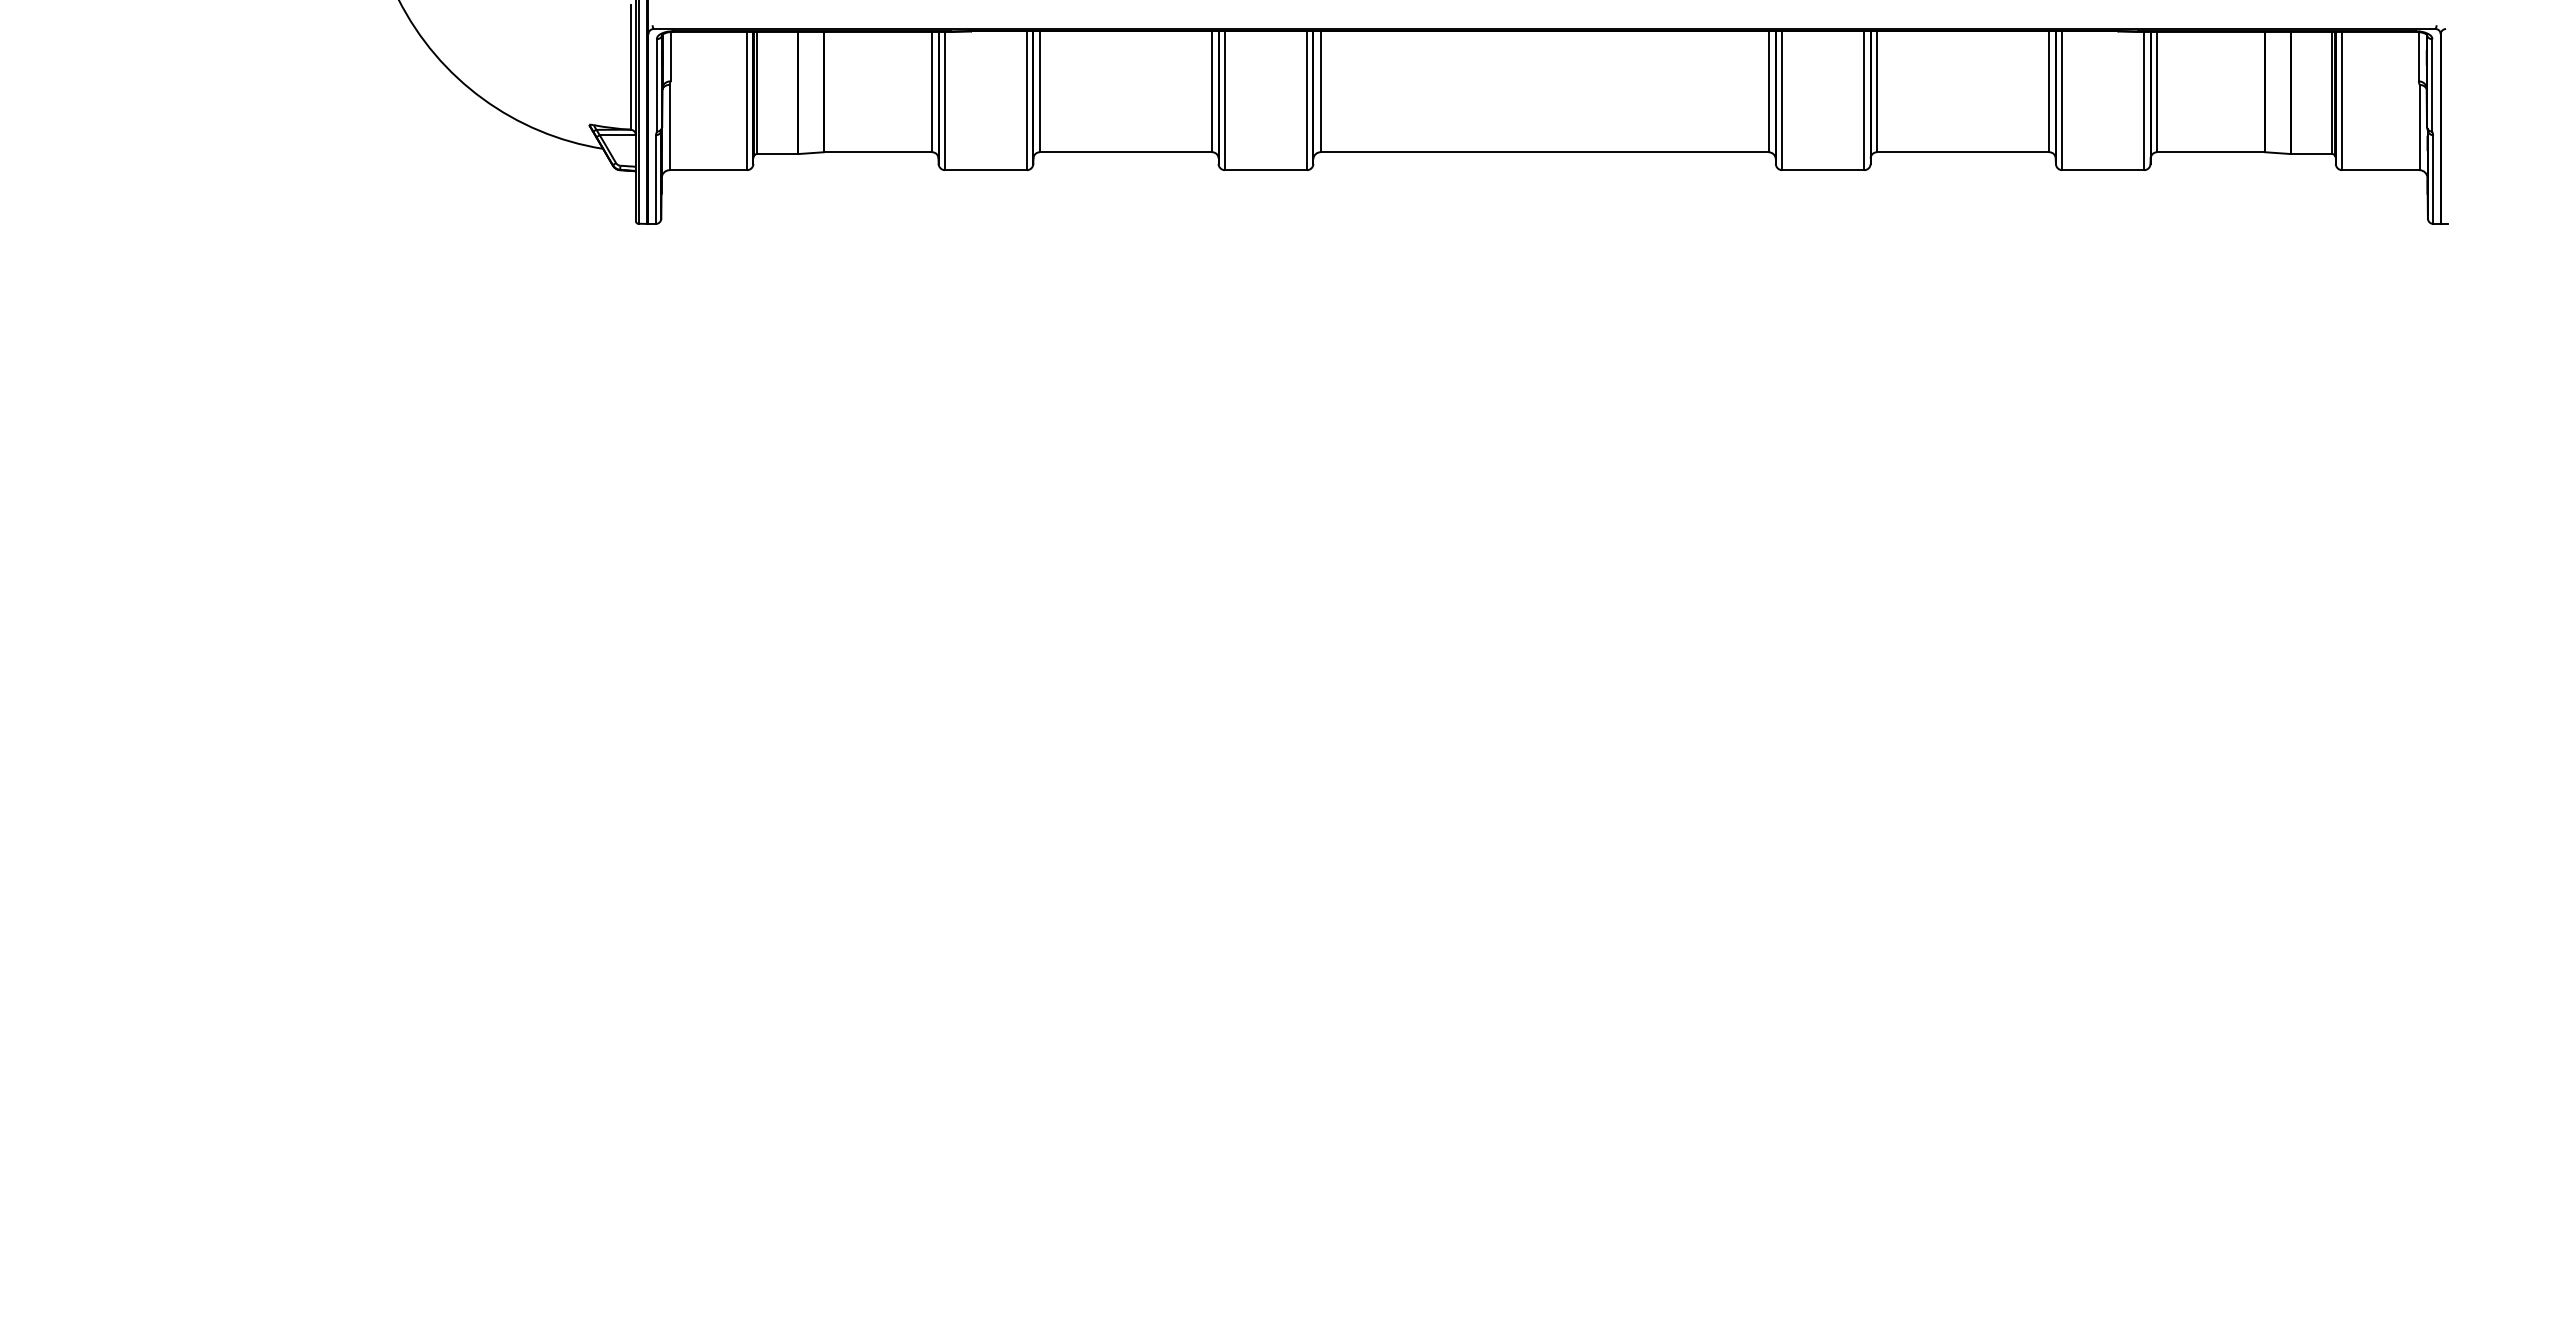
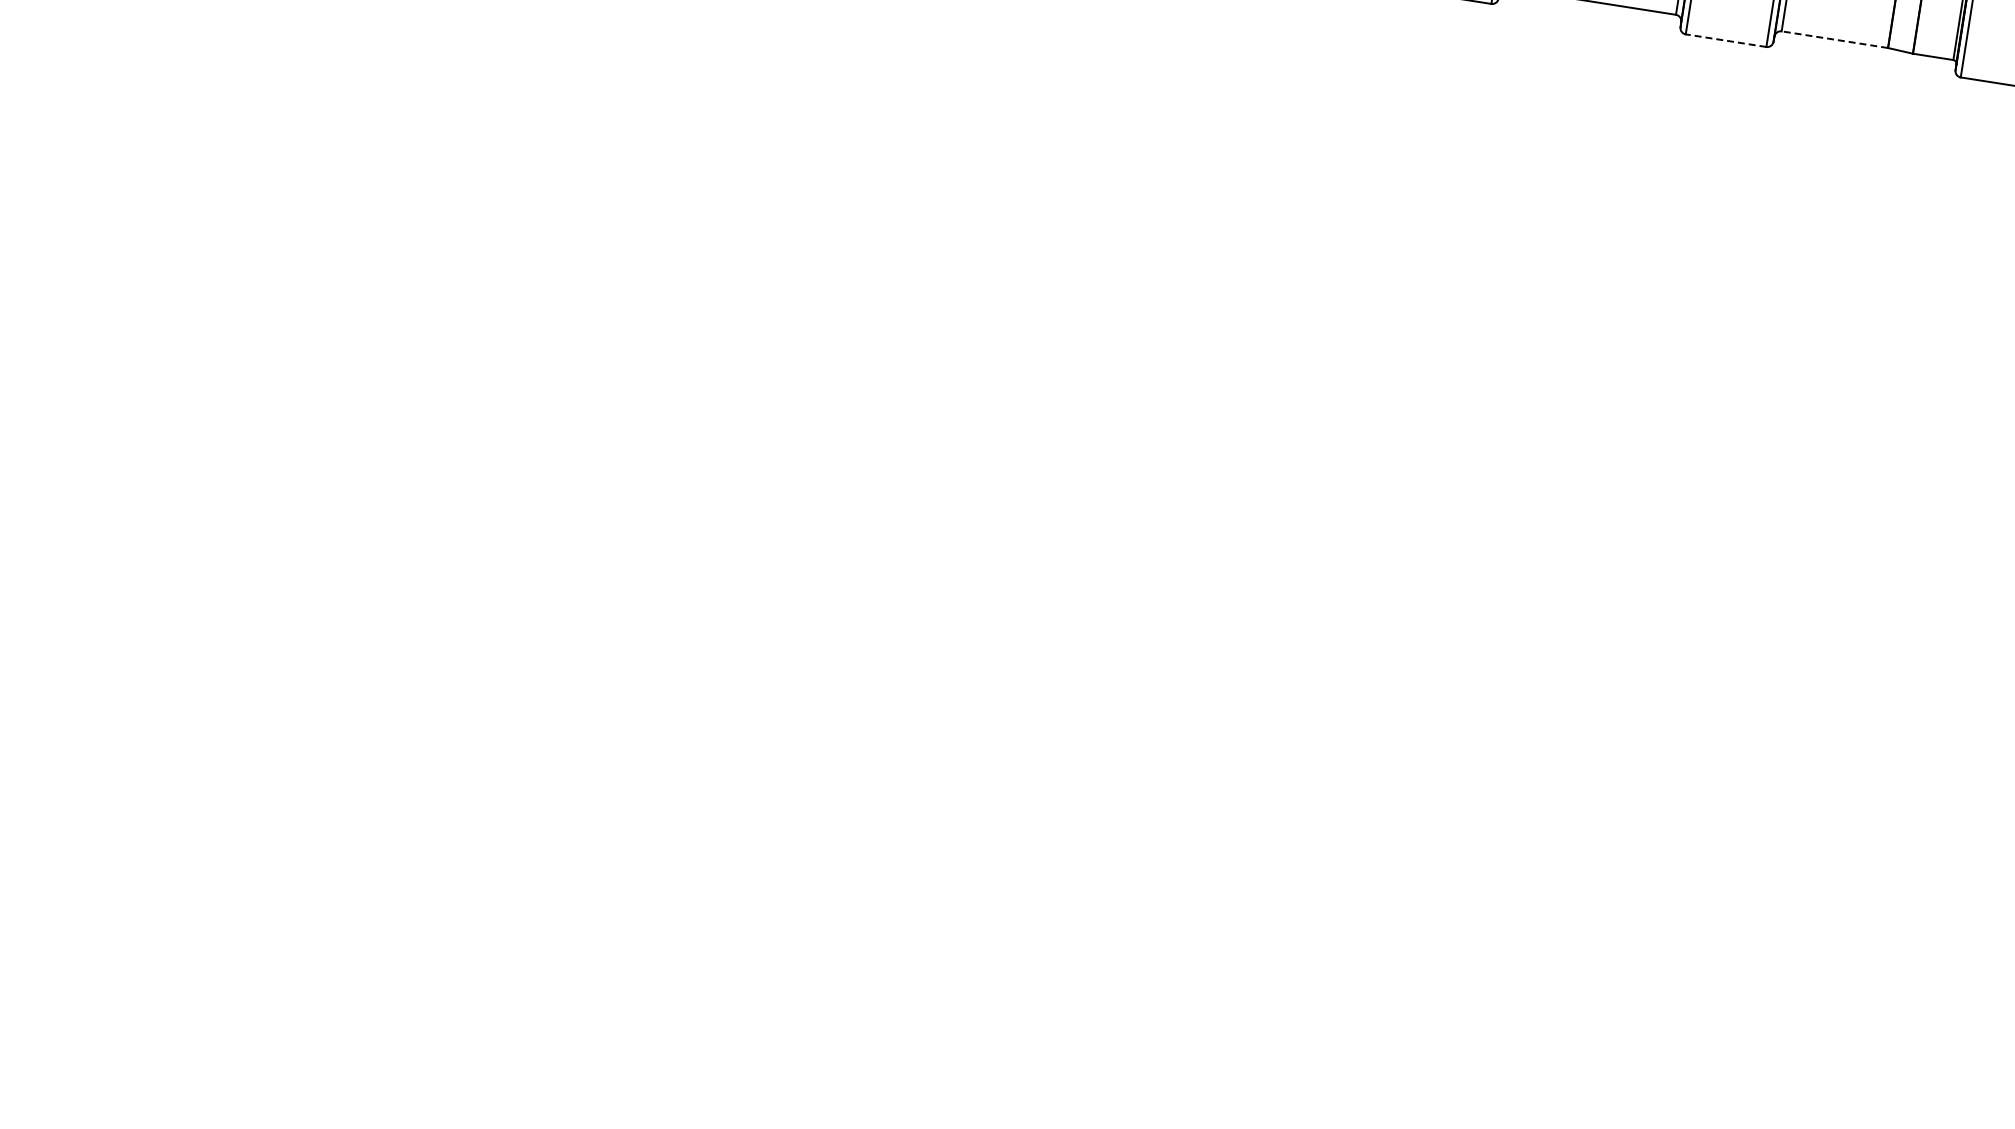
line: (2210, 152) -> (1834, 39), solid -> dashed
line: (2102, 170) -> (1725, 40), solid -> dashed

